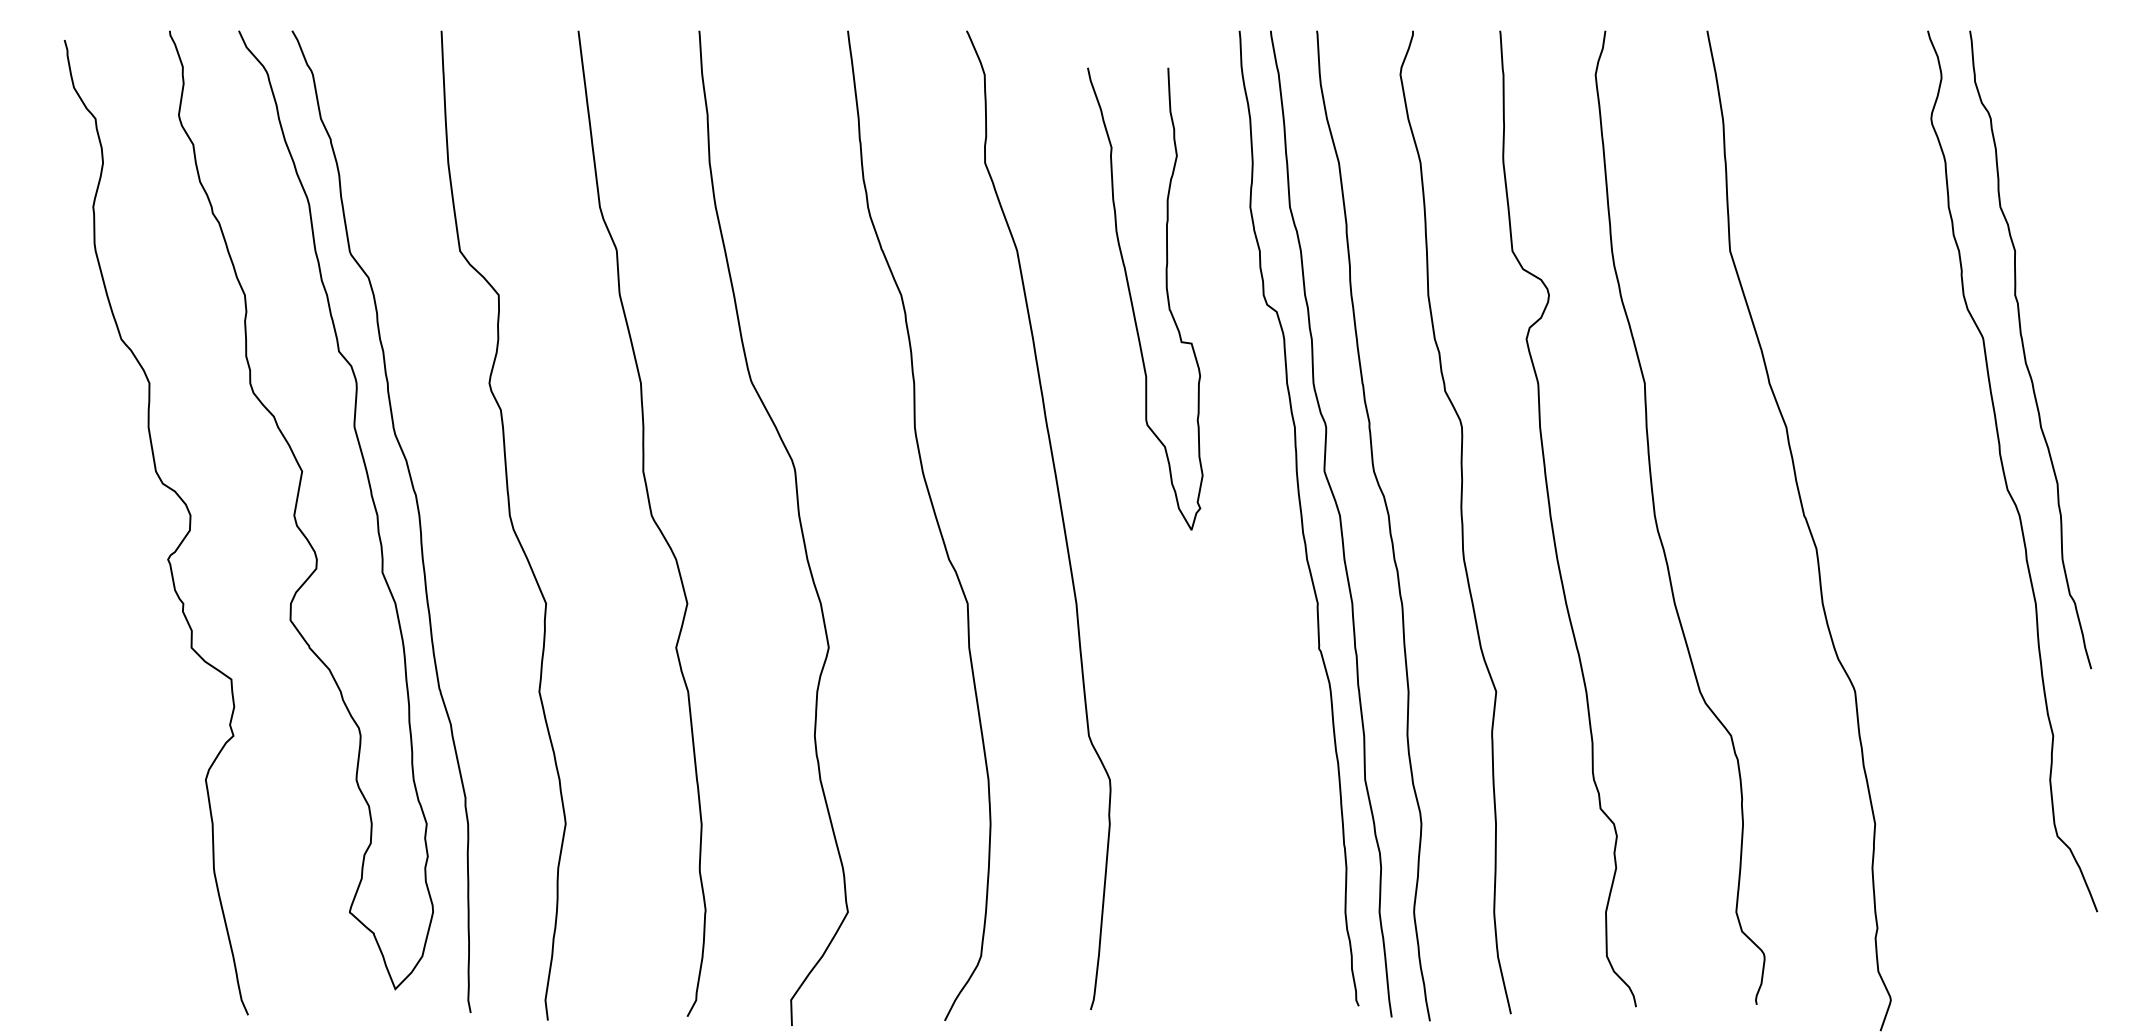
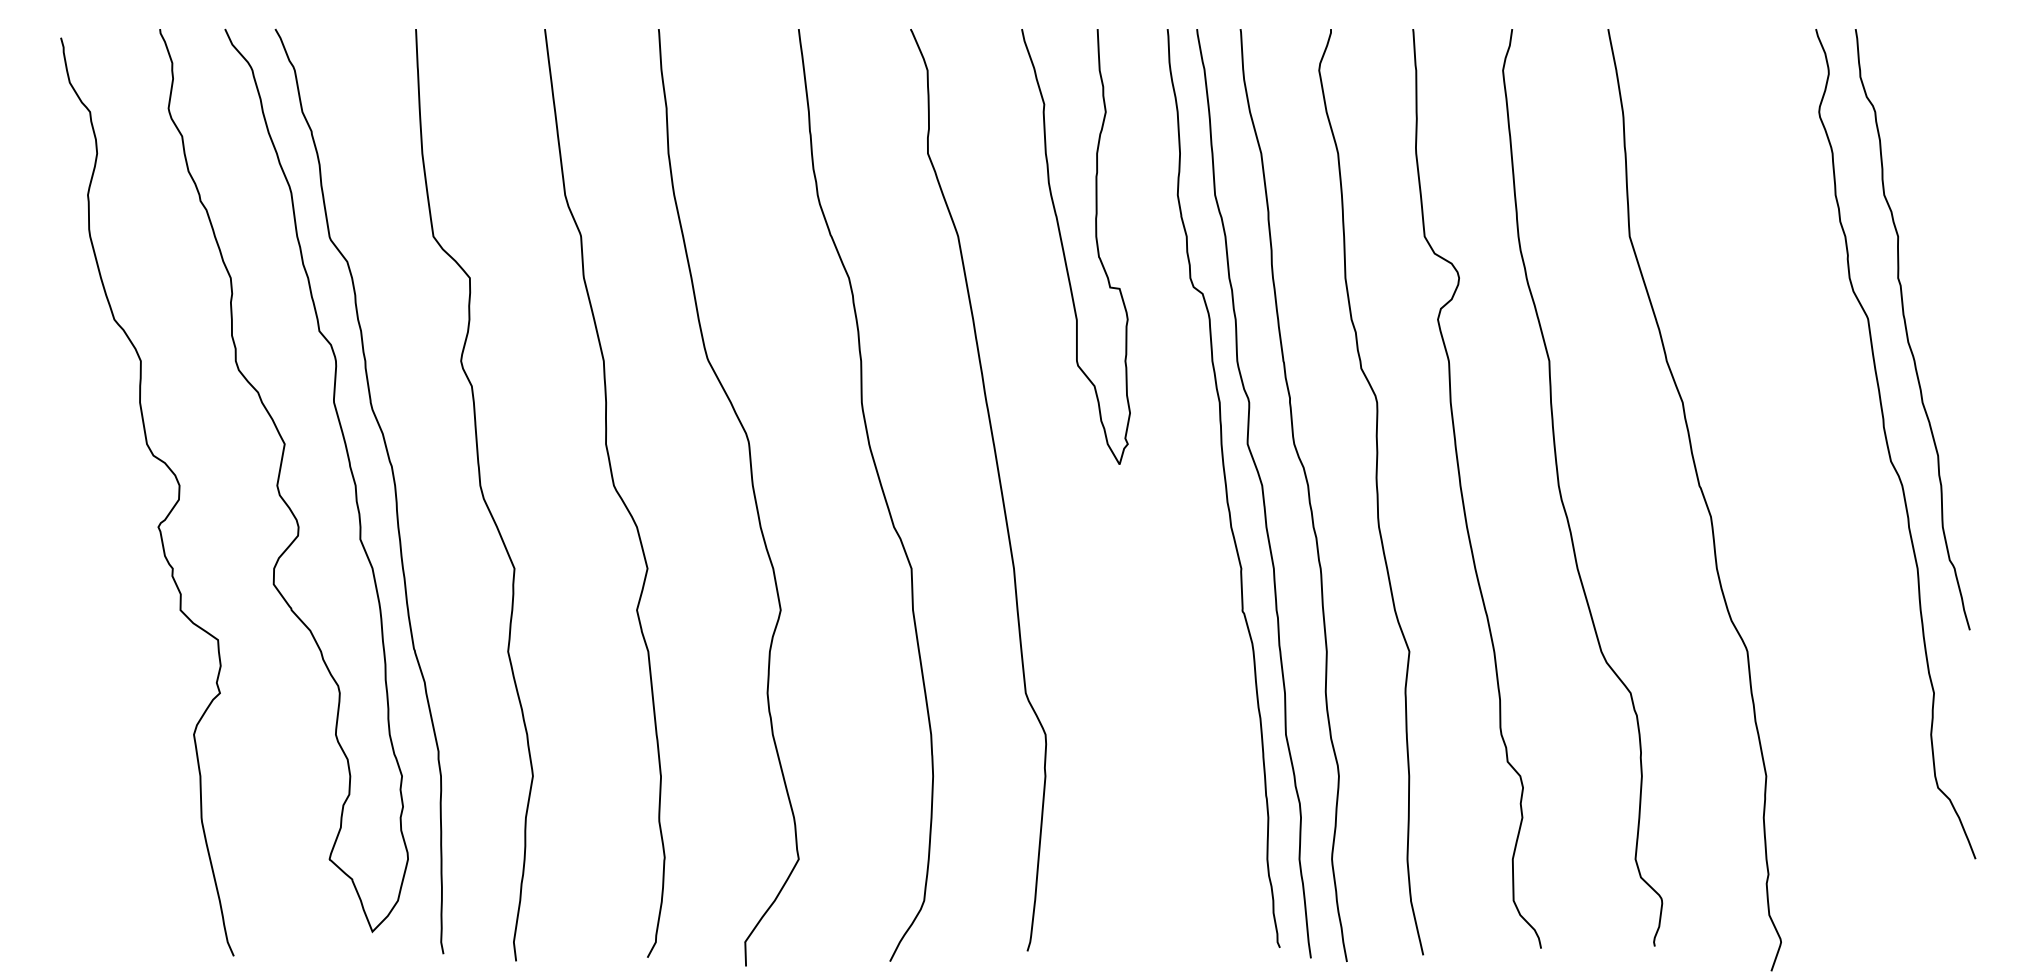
curve: (1132, 300) -> (1063, 248), moved

